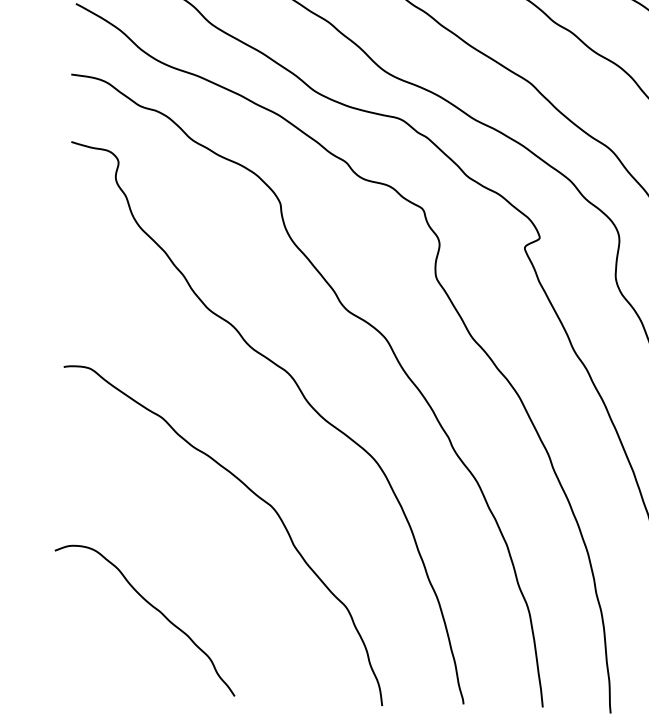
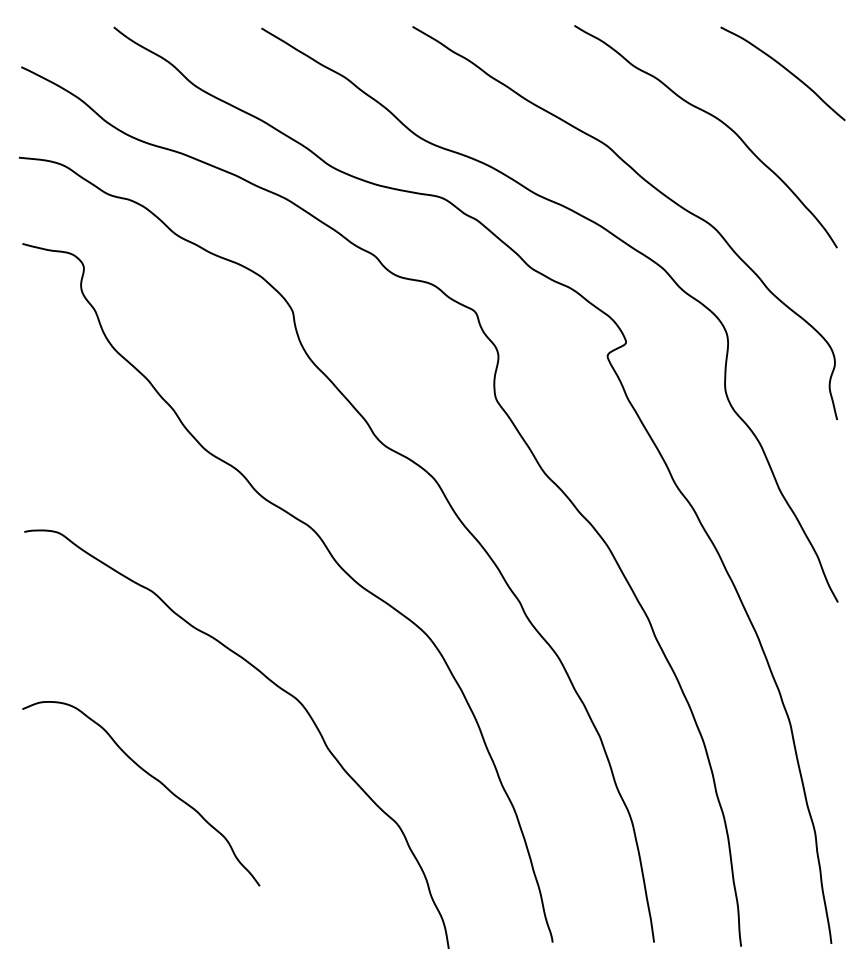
curve: (153, 608) -> (151, 777), moved

